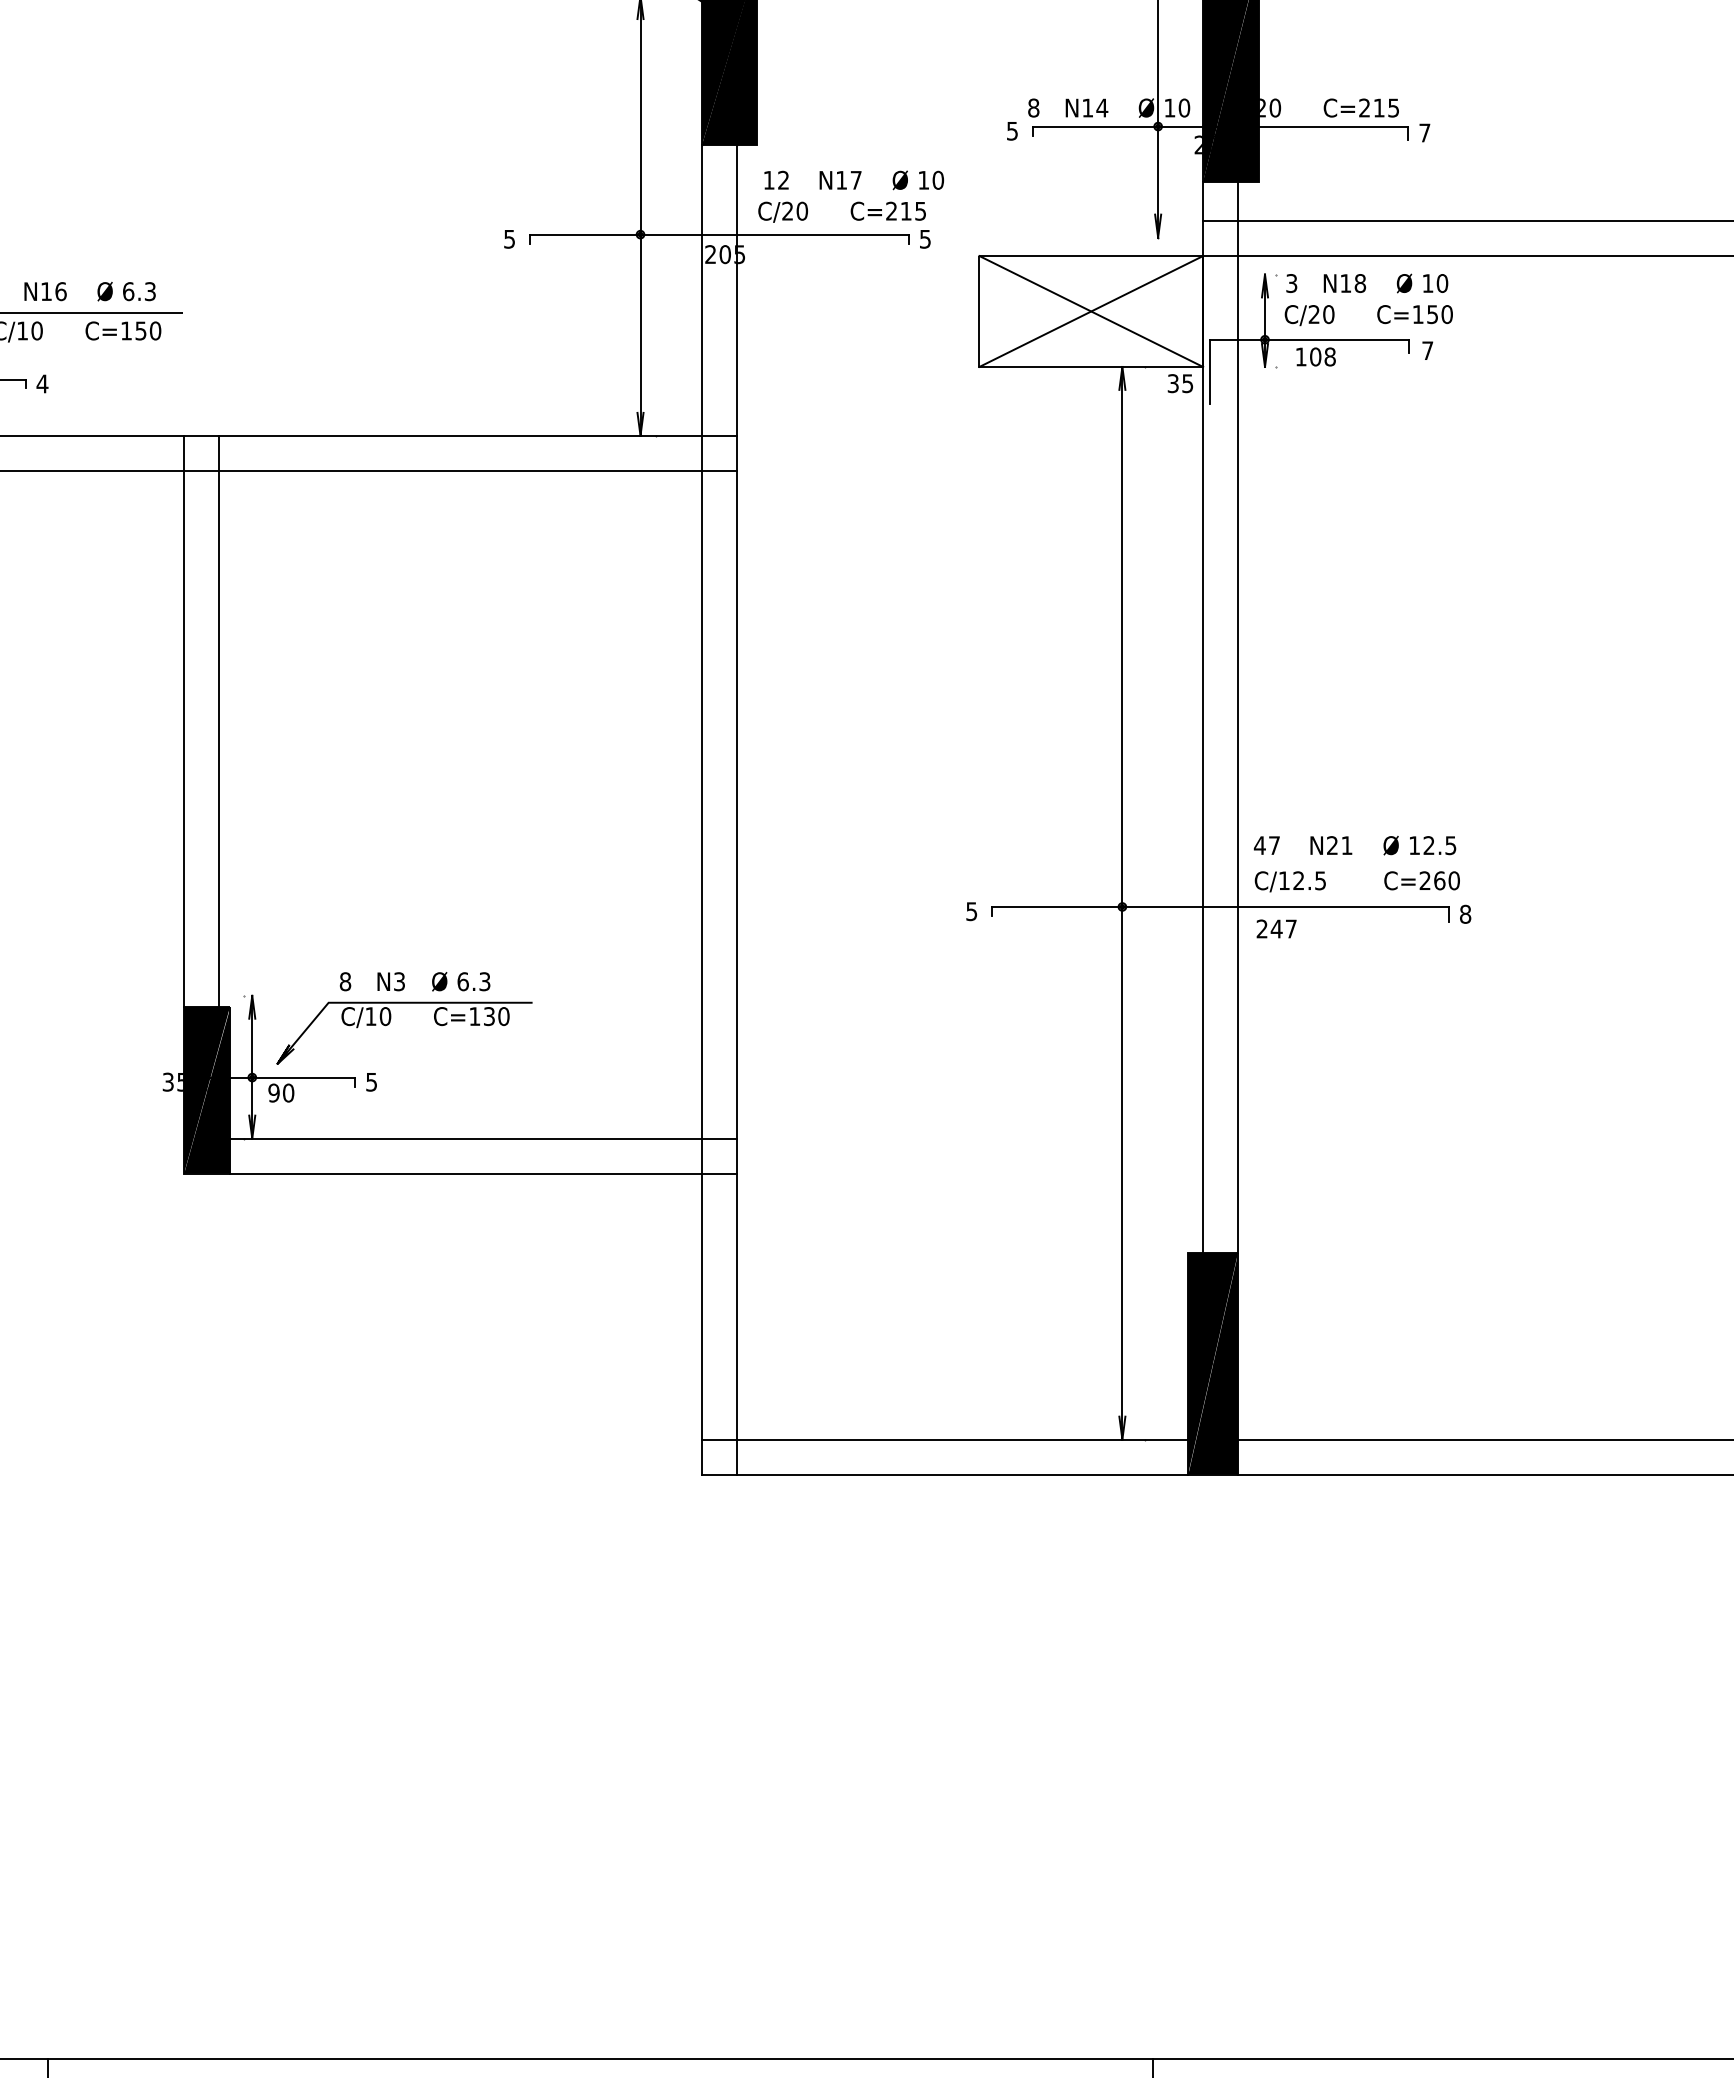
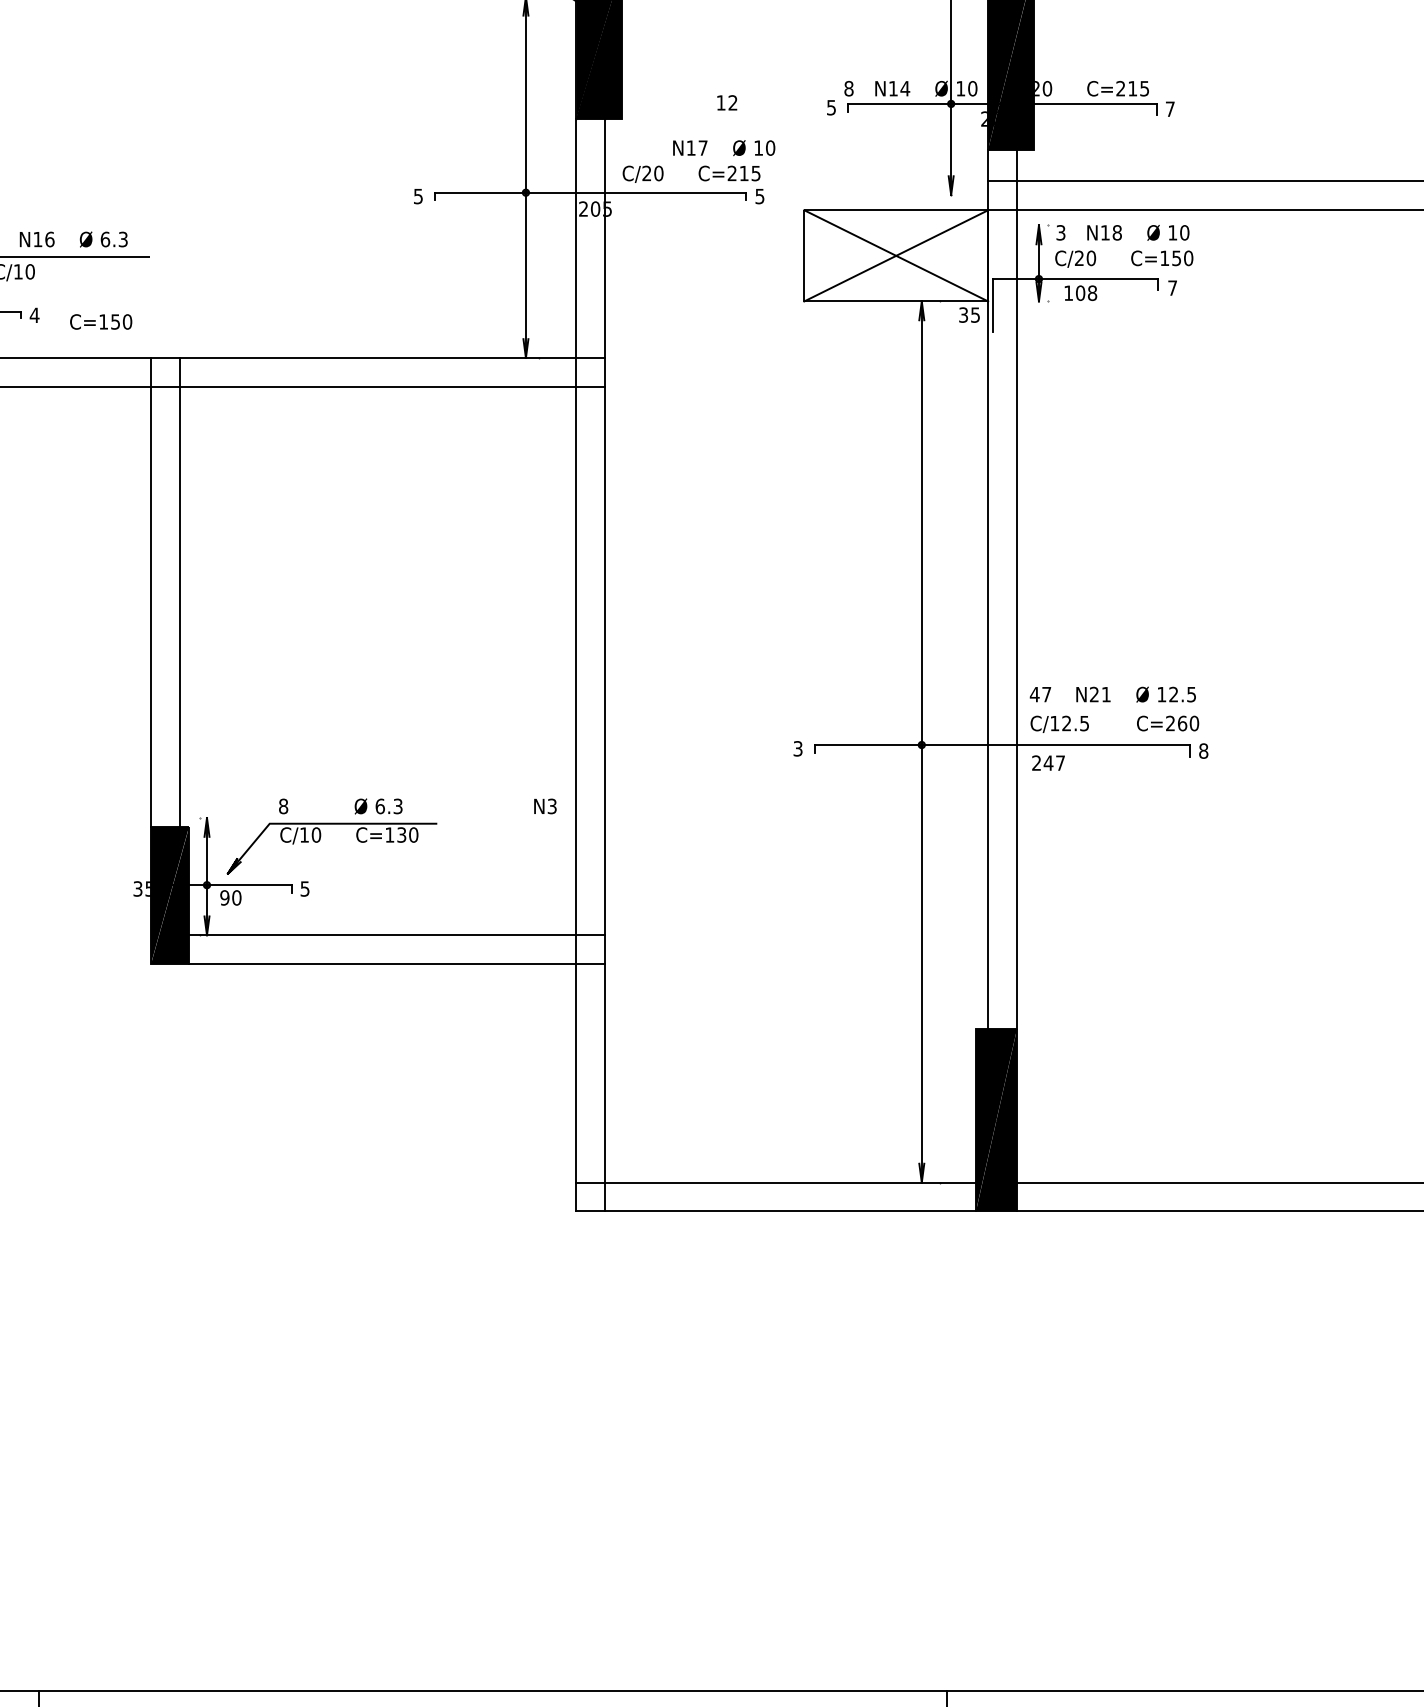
text: (776, 179) -> (727, 102), moved
text: (123, 330) -> (101, 321), moved
text: (971, 911) -> (797, 748), 5 -> 3
text: (390, 981) -> (544, 806), moved

